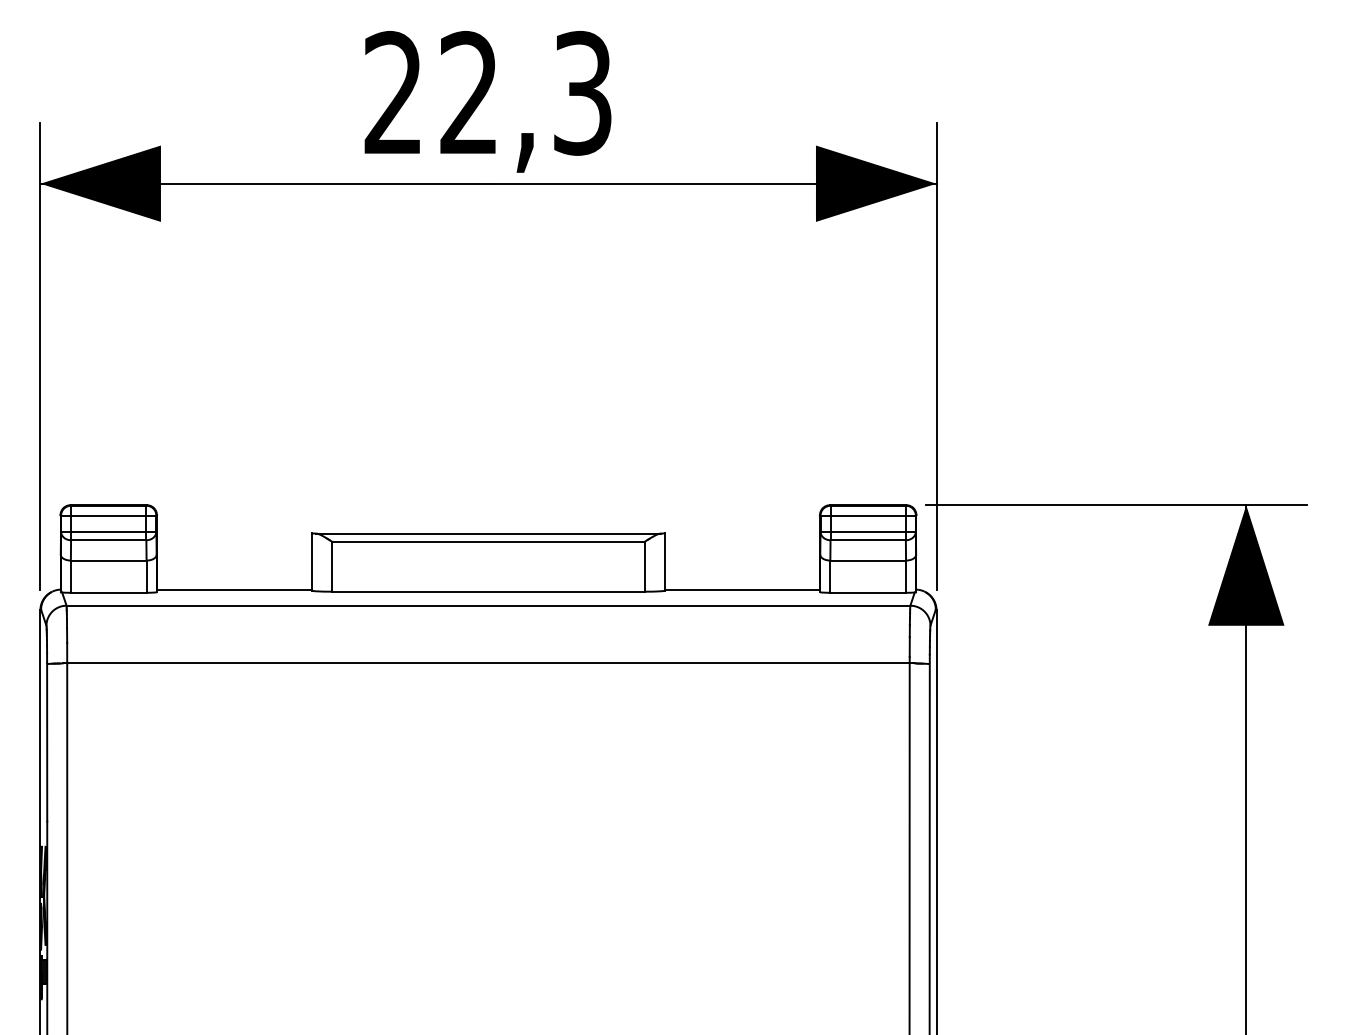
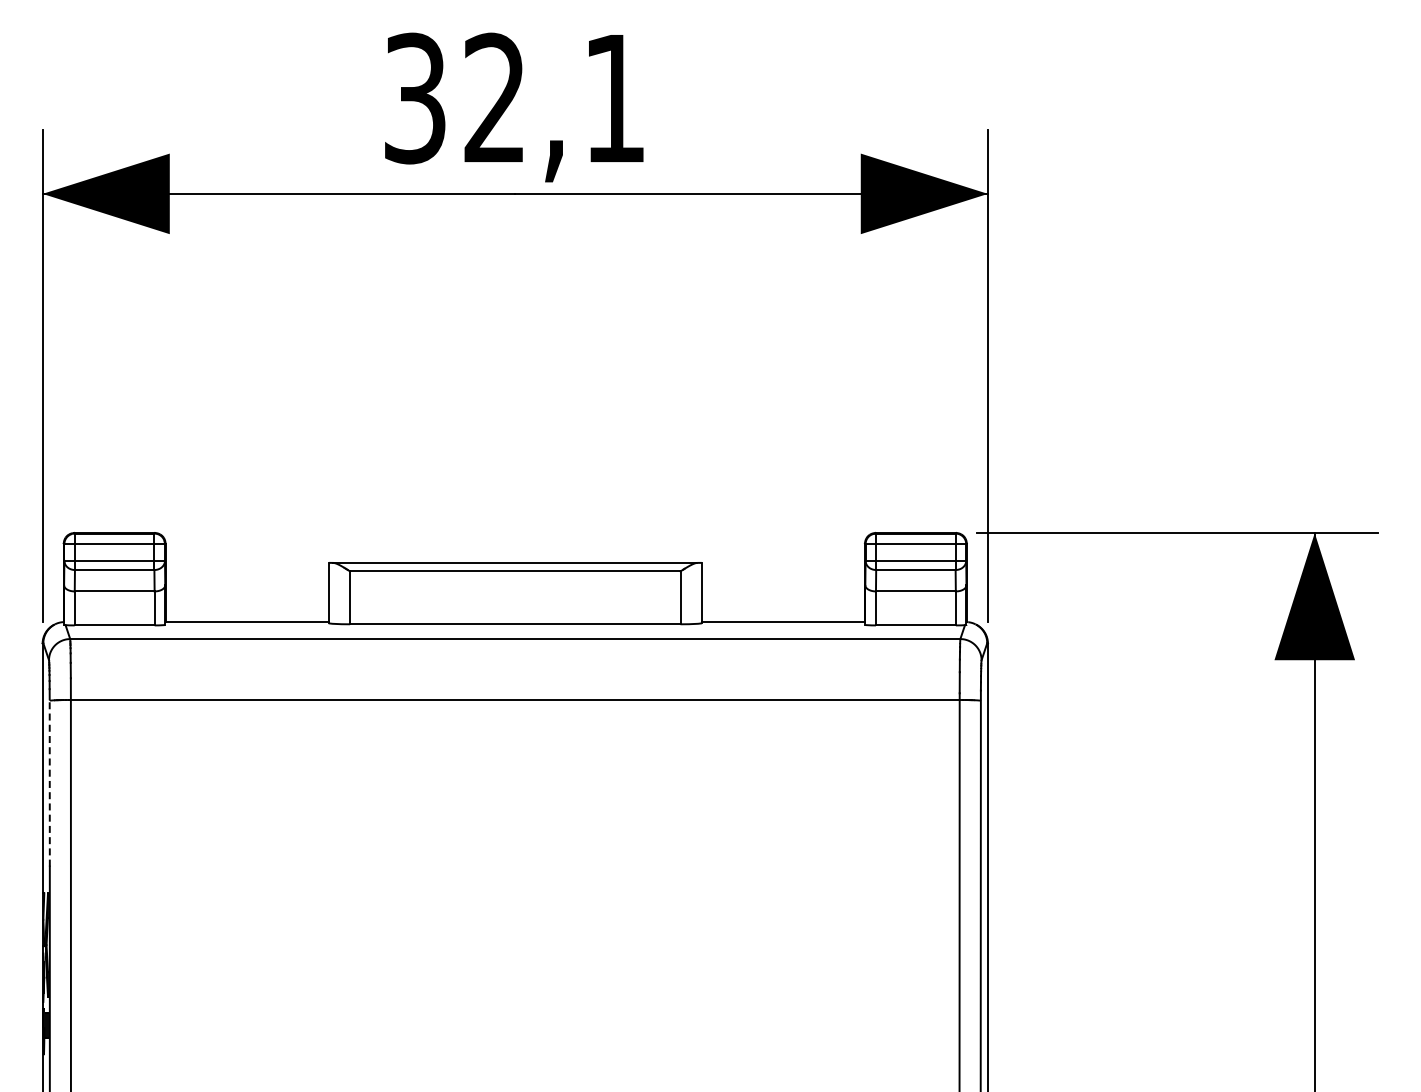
text: (487, 93) -> (514, 98), 22,3 -> 32,1
line: (46, 741) -> (49, 782), solid -> dashed

